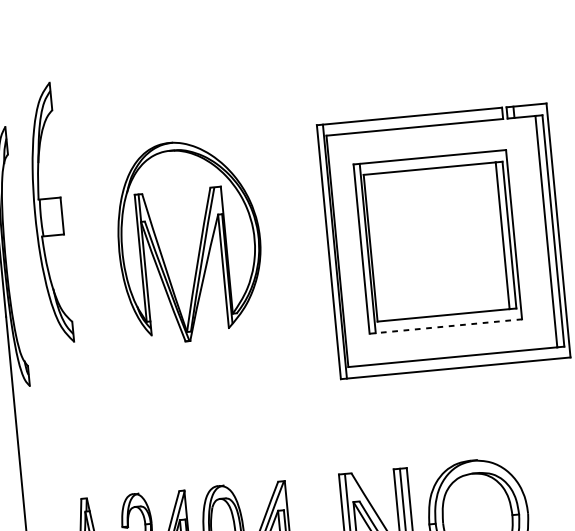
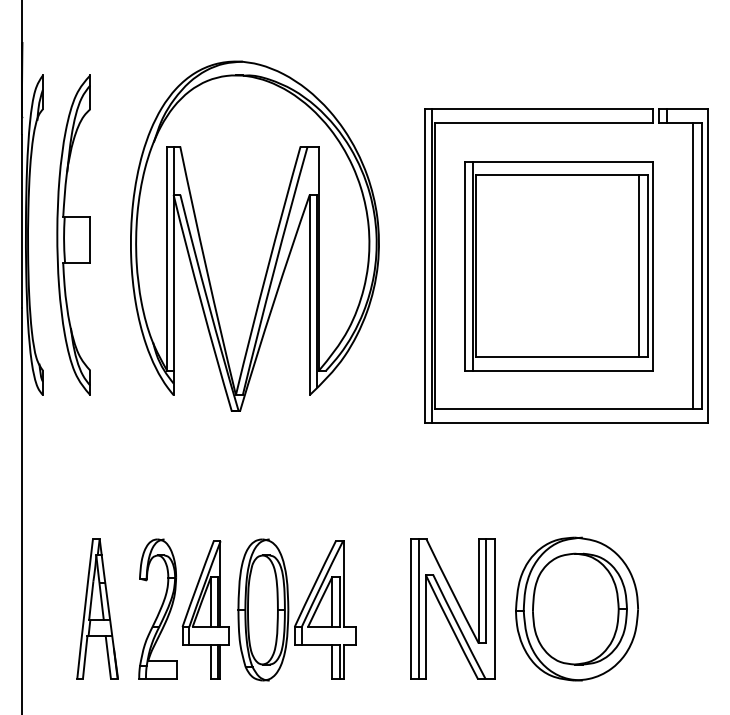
part: (48, 212) -> (73, 234), moved
part: (188, 240) -> (254, 235), size x1.43
line: (446, 326) -> (559, 370), dashed -> solid

